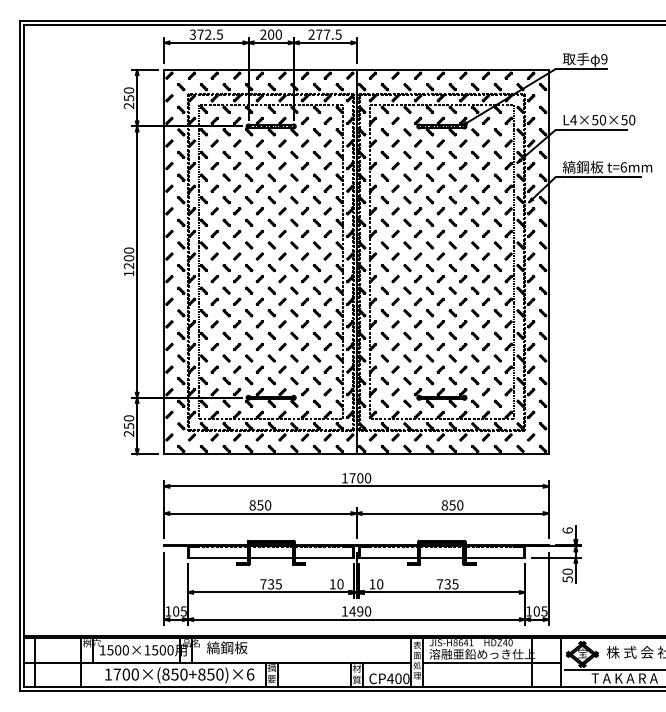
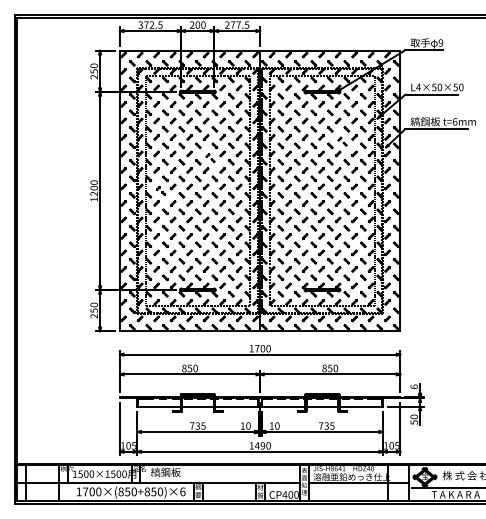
part: (469, 194) -> (342, 141), size x0.6
part: (288, 216) -> (210, 157), size x0.6
part: (220, 261) -> (160, 190), size x0.6

